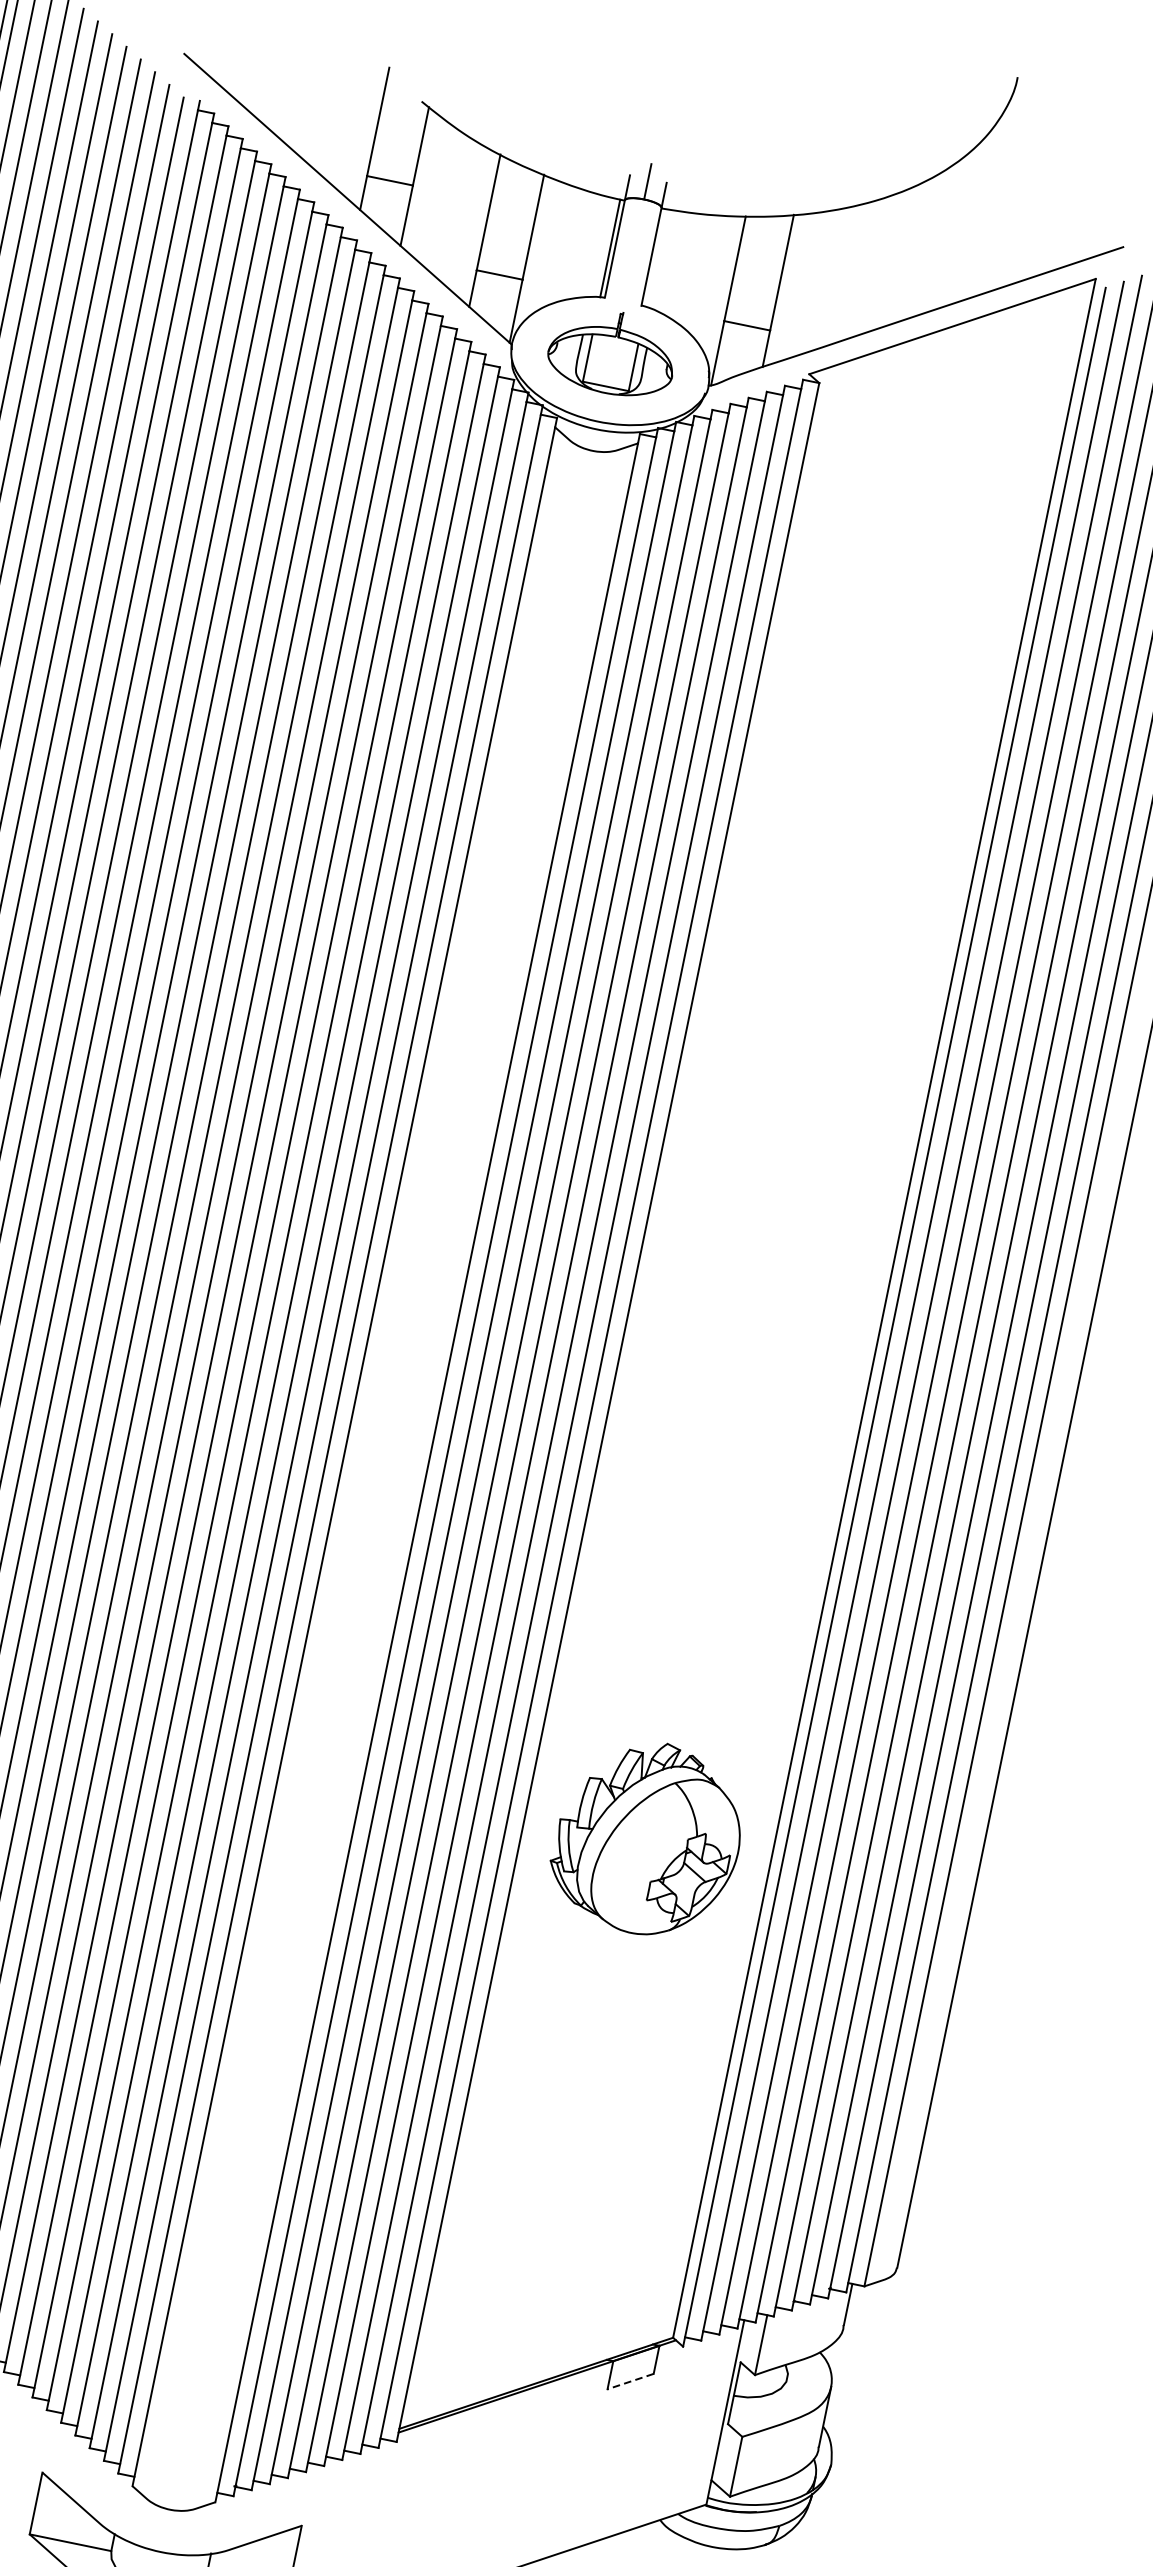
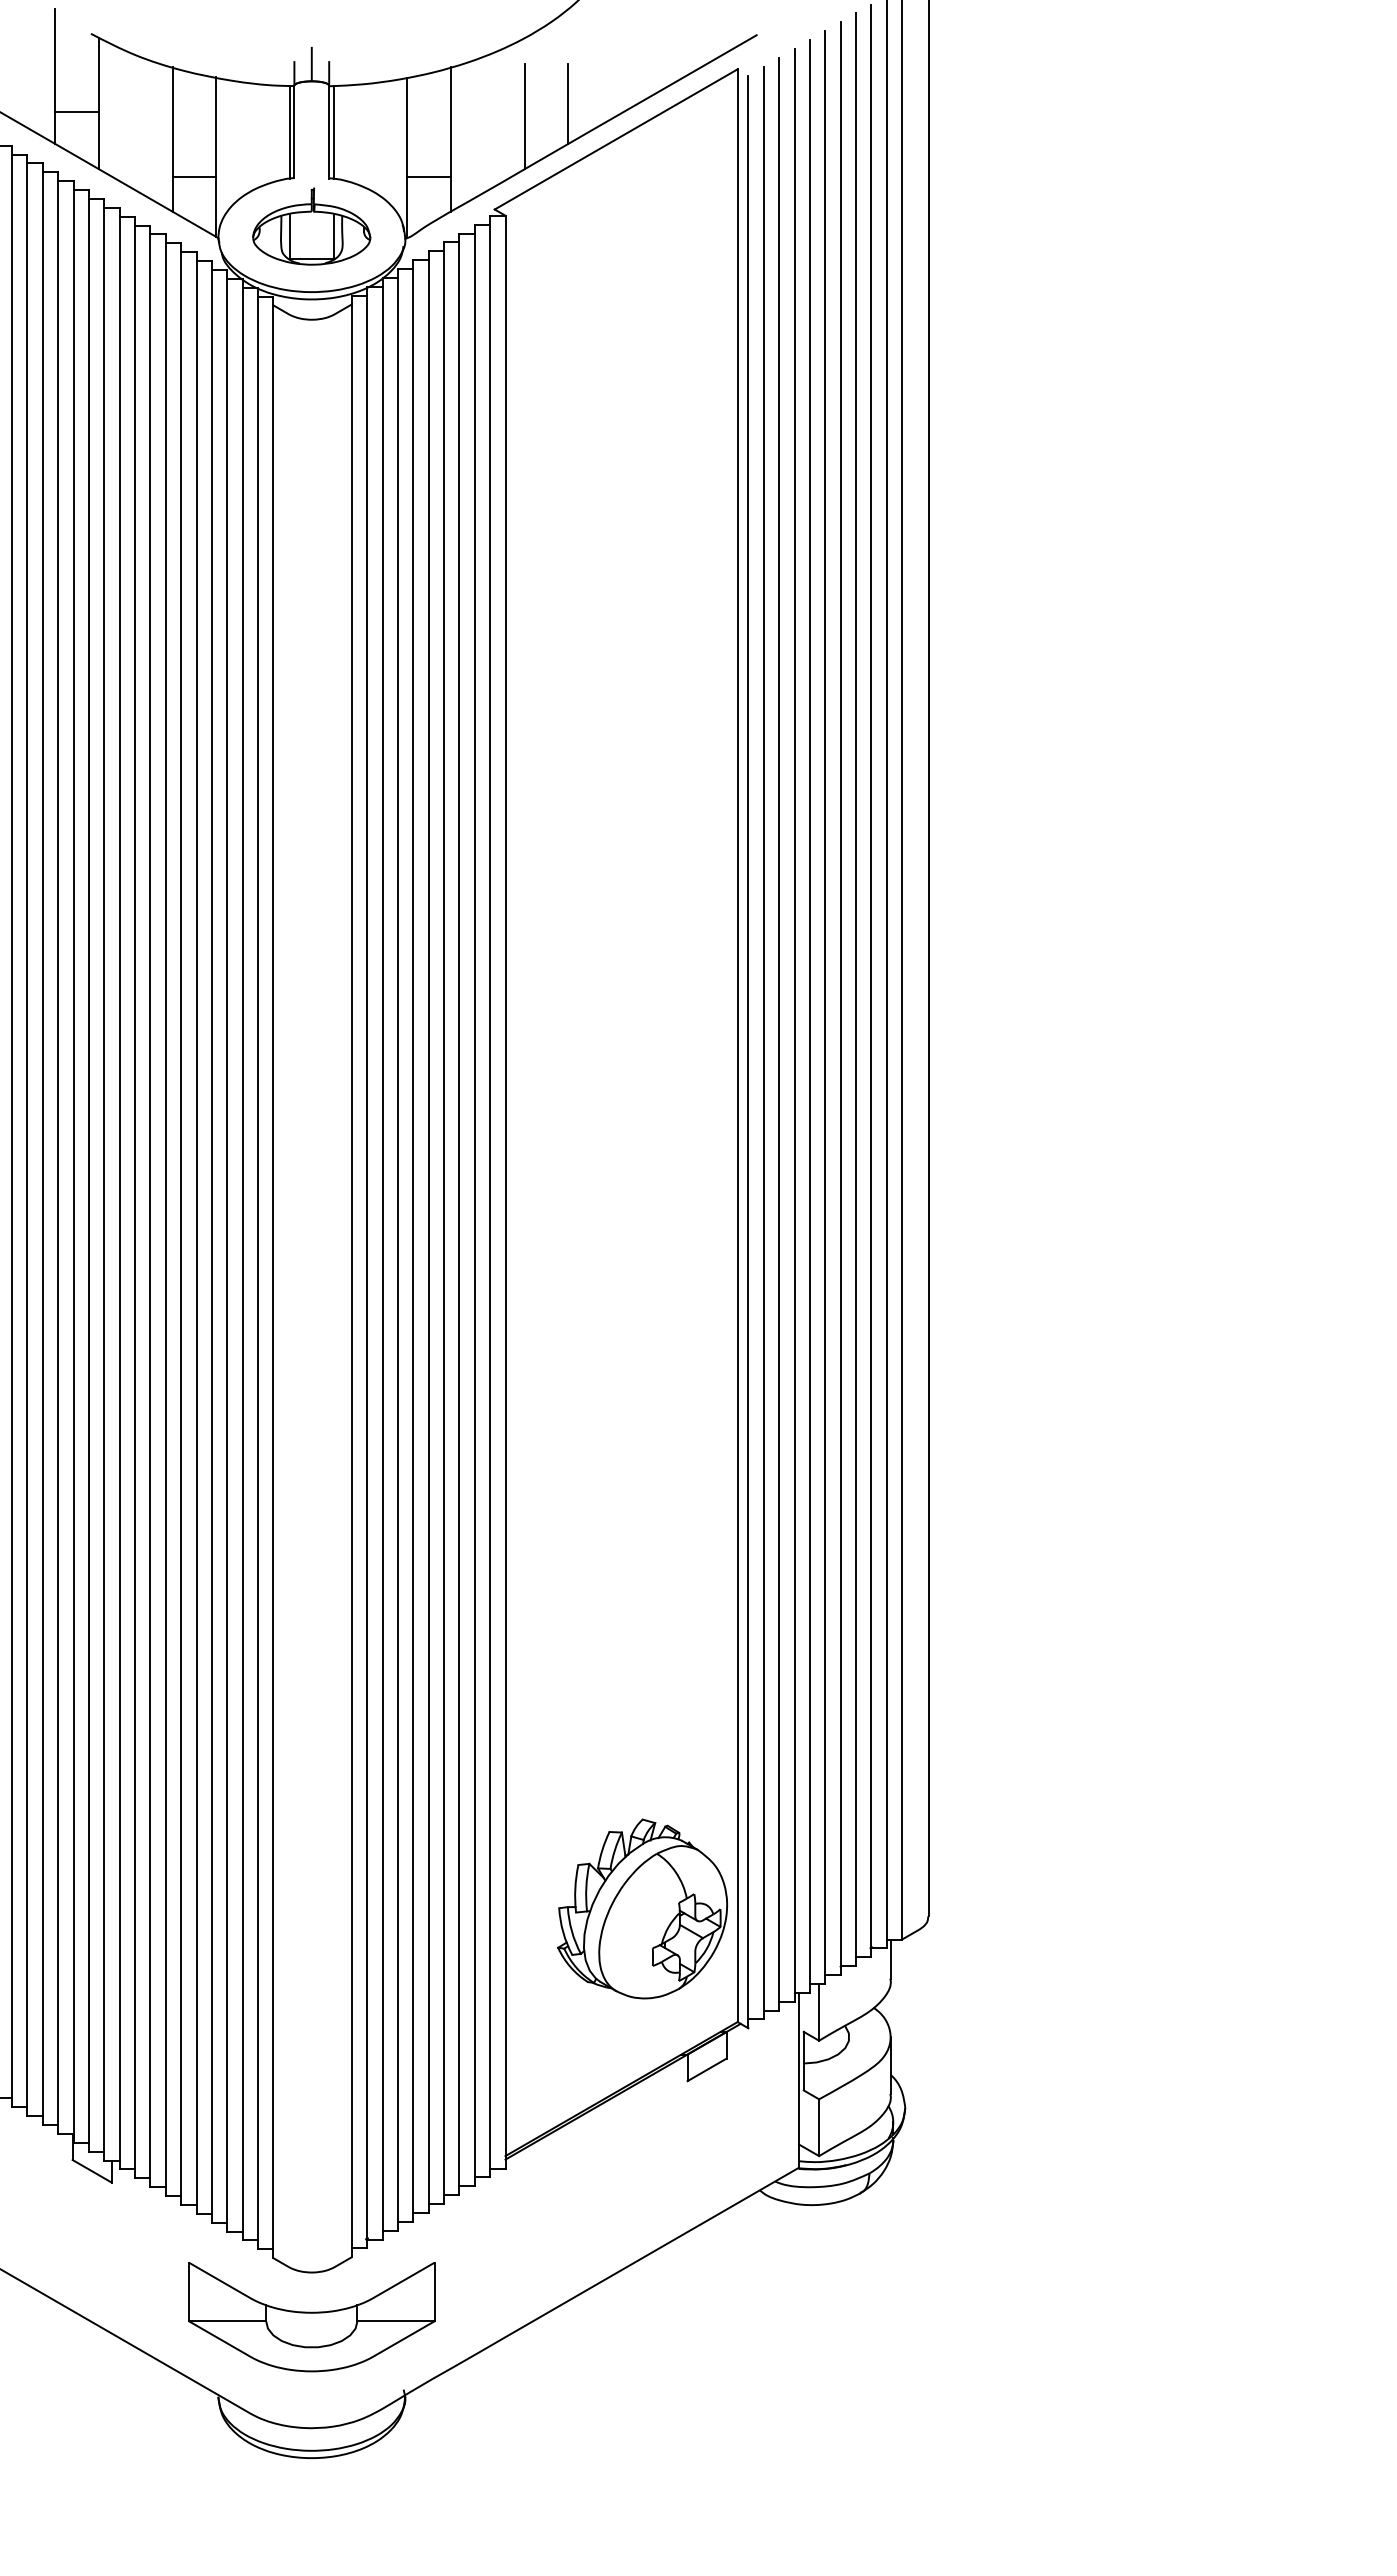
line: (655, 258) -> (333, 132), added
line: (910, 278) -> (568, 103), added
line: (860, 282) -> (524, 116), added
part: (648, 1837) -> (642, 1908), moved
line: (631, 2381) -> (707, 2069), dashed -> solid

